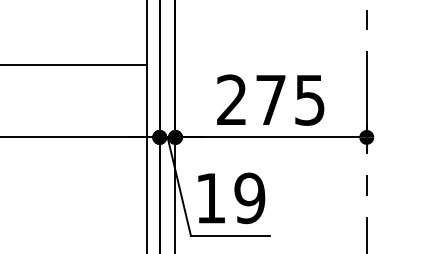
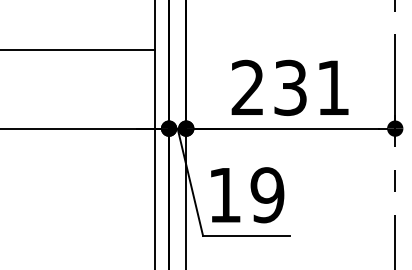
text: (290, 99) -> (311, 87), 275 -> 231

